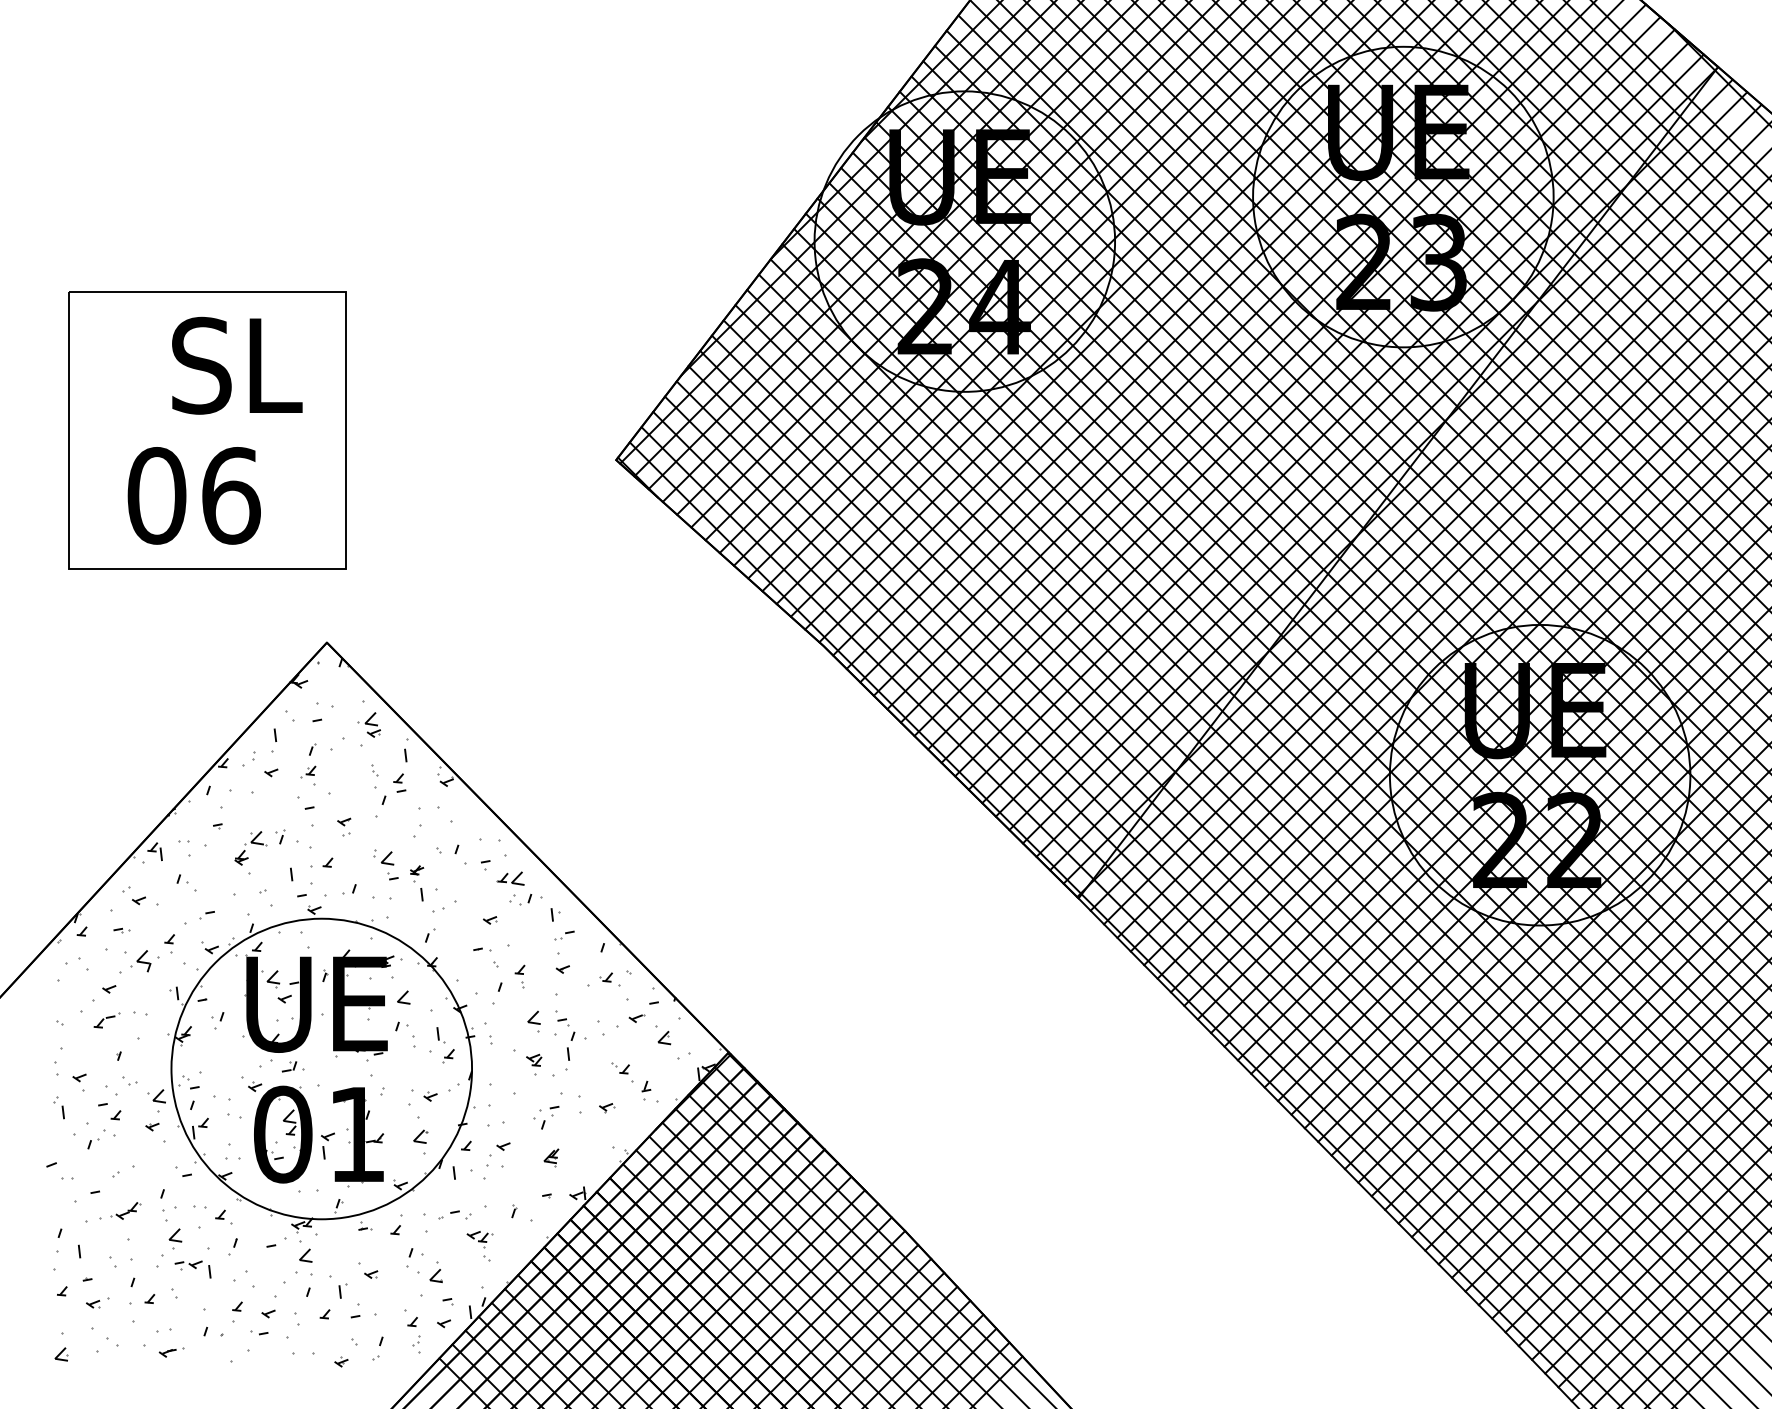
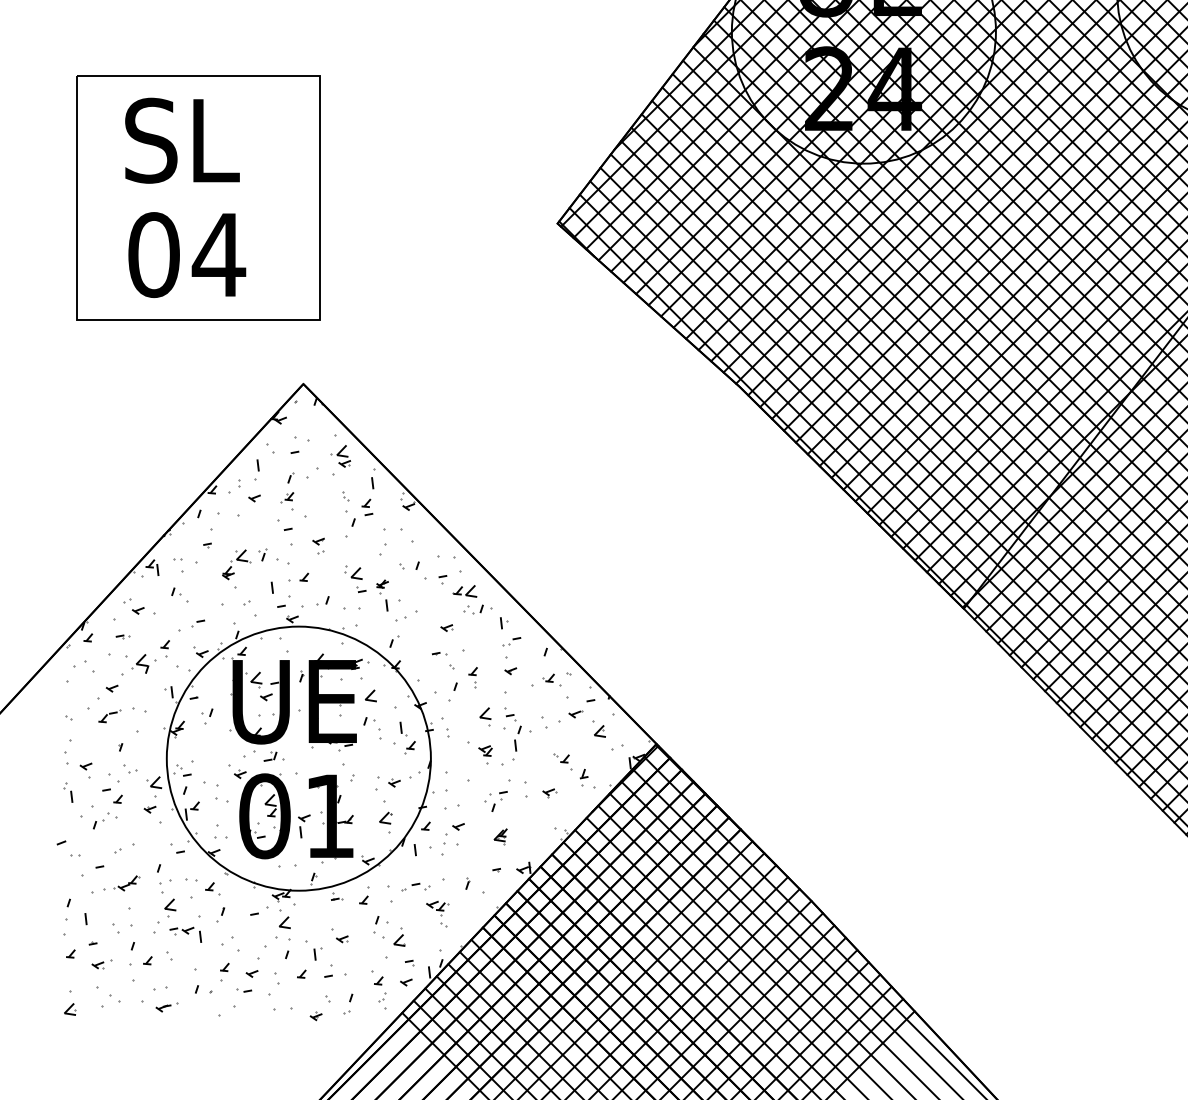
text: (237, 365) -> (182, 140), moved
text: (230, 495) -> (218, 254), 06 -> 04

